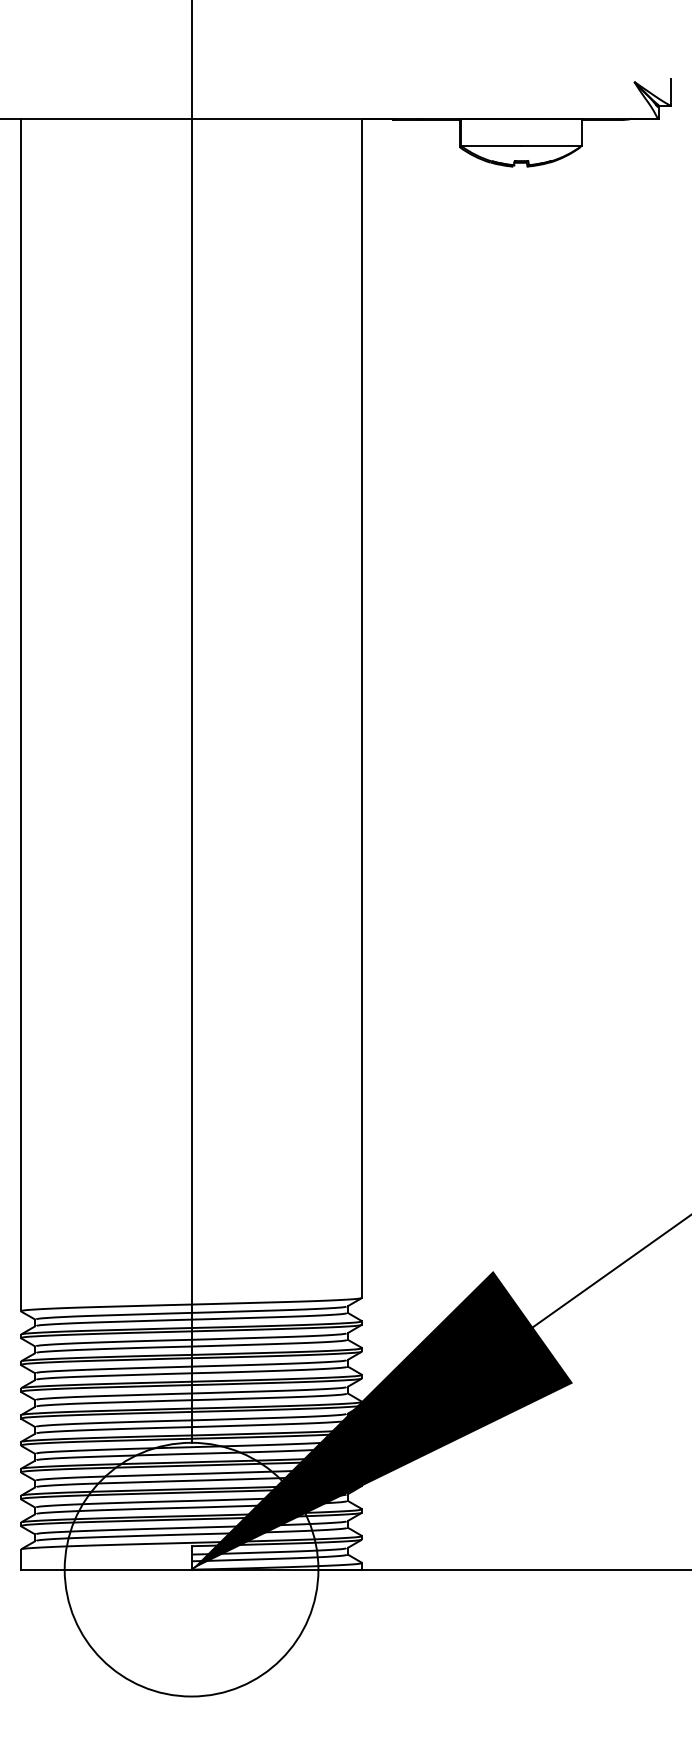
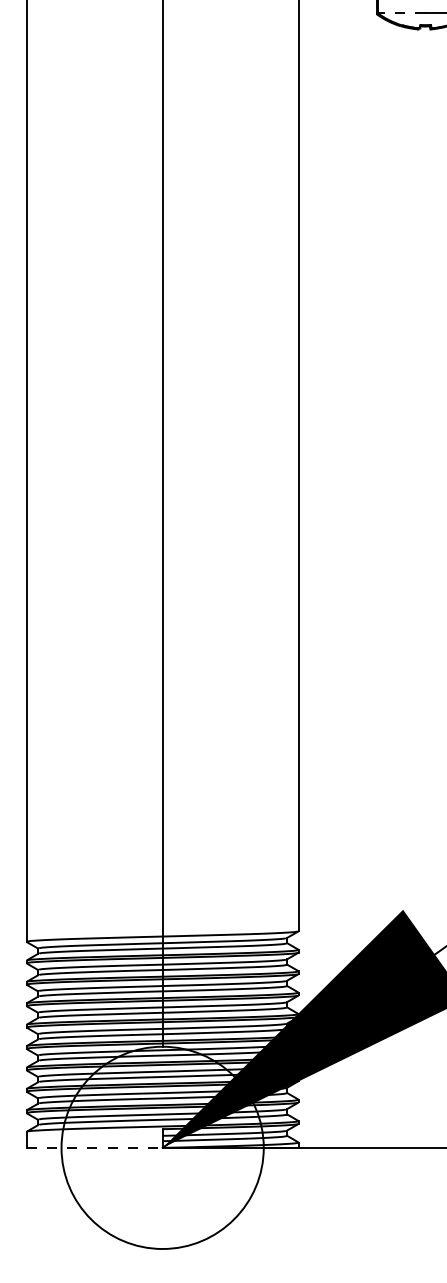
line: (490, 146) -> (400, 13), solid -> dashed
line: (106, 1569) -> (94, 1147), solid -> dashed

